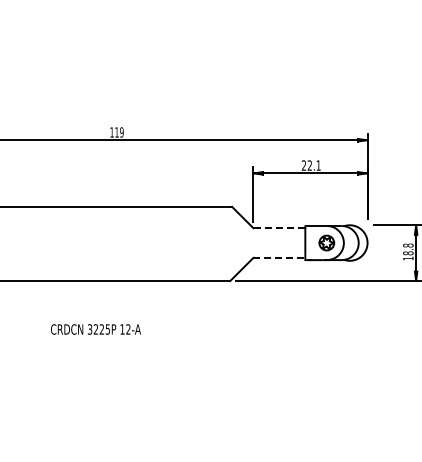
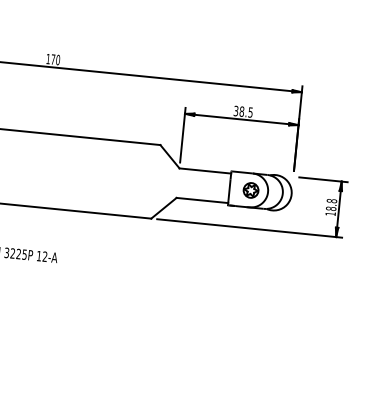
text: (119, 132) -> (55, 59), 119 -> 170
text: (311, 165) -> (243, 111), 22.1 -> 38.5
line: (279, 228) -> (205, 171), dashed -> solid
line: (279, 257) -> (202, 200), dashed -> solid

